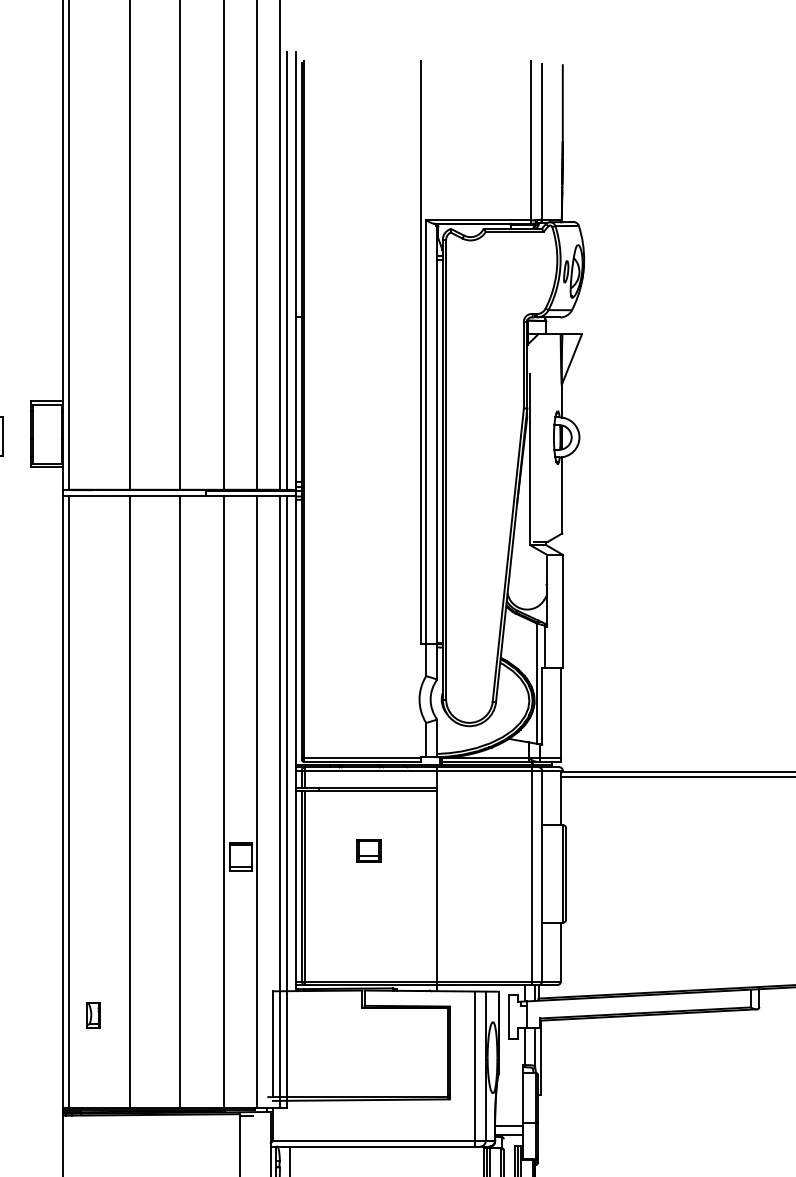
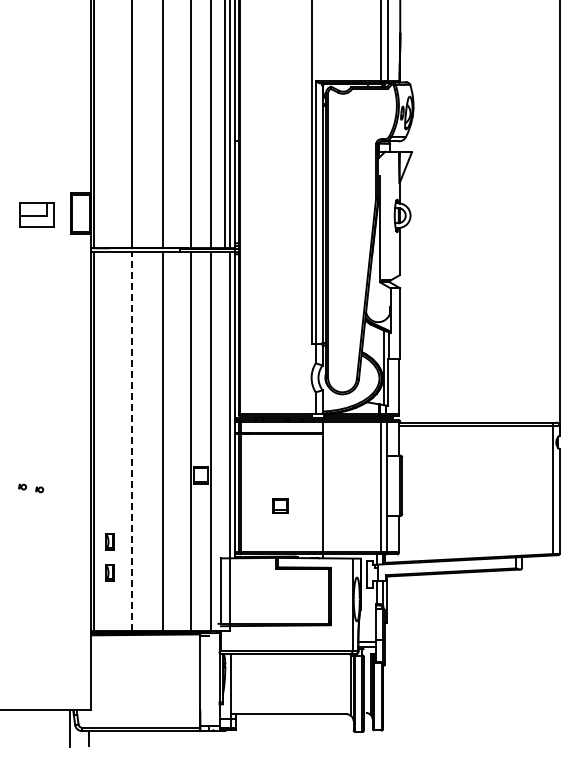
line: (130, 800) -> (132, 440), solid -> dashed
line: (280, 802) -> (225, 441), removed
part: (369, 849) -> (280, 505), moved
part: (92, 964) -> (109, 541), added
line: (474, 1069) -> (345, 606), removed

